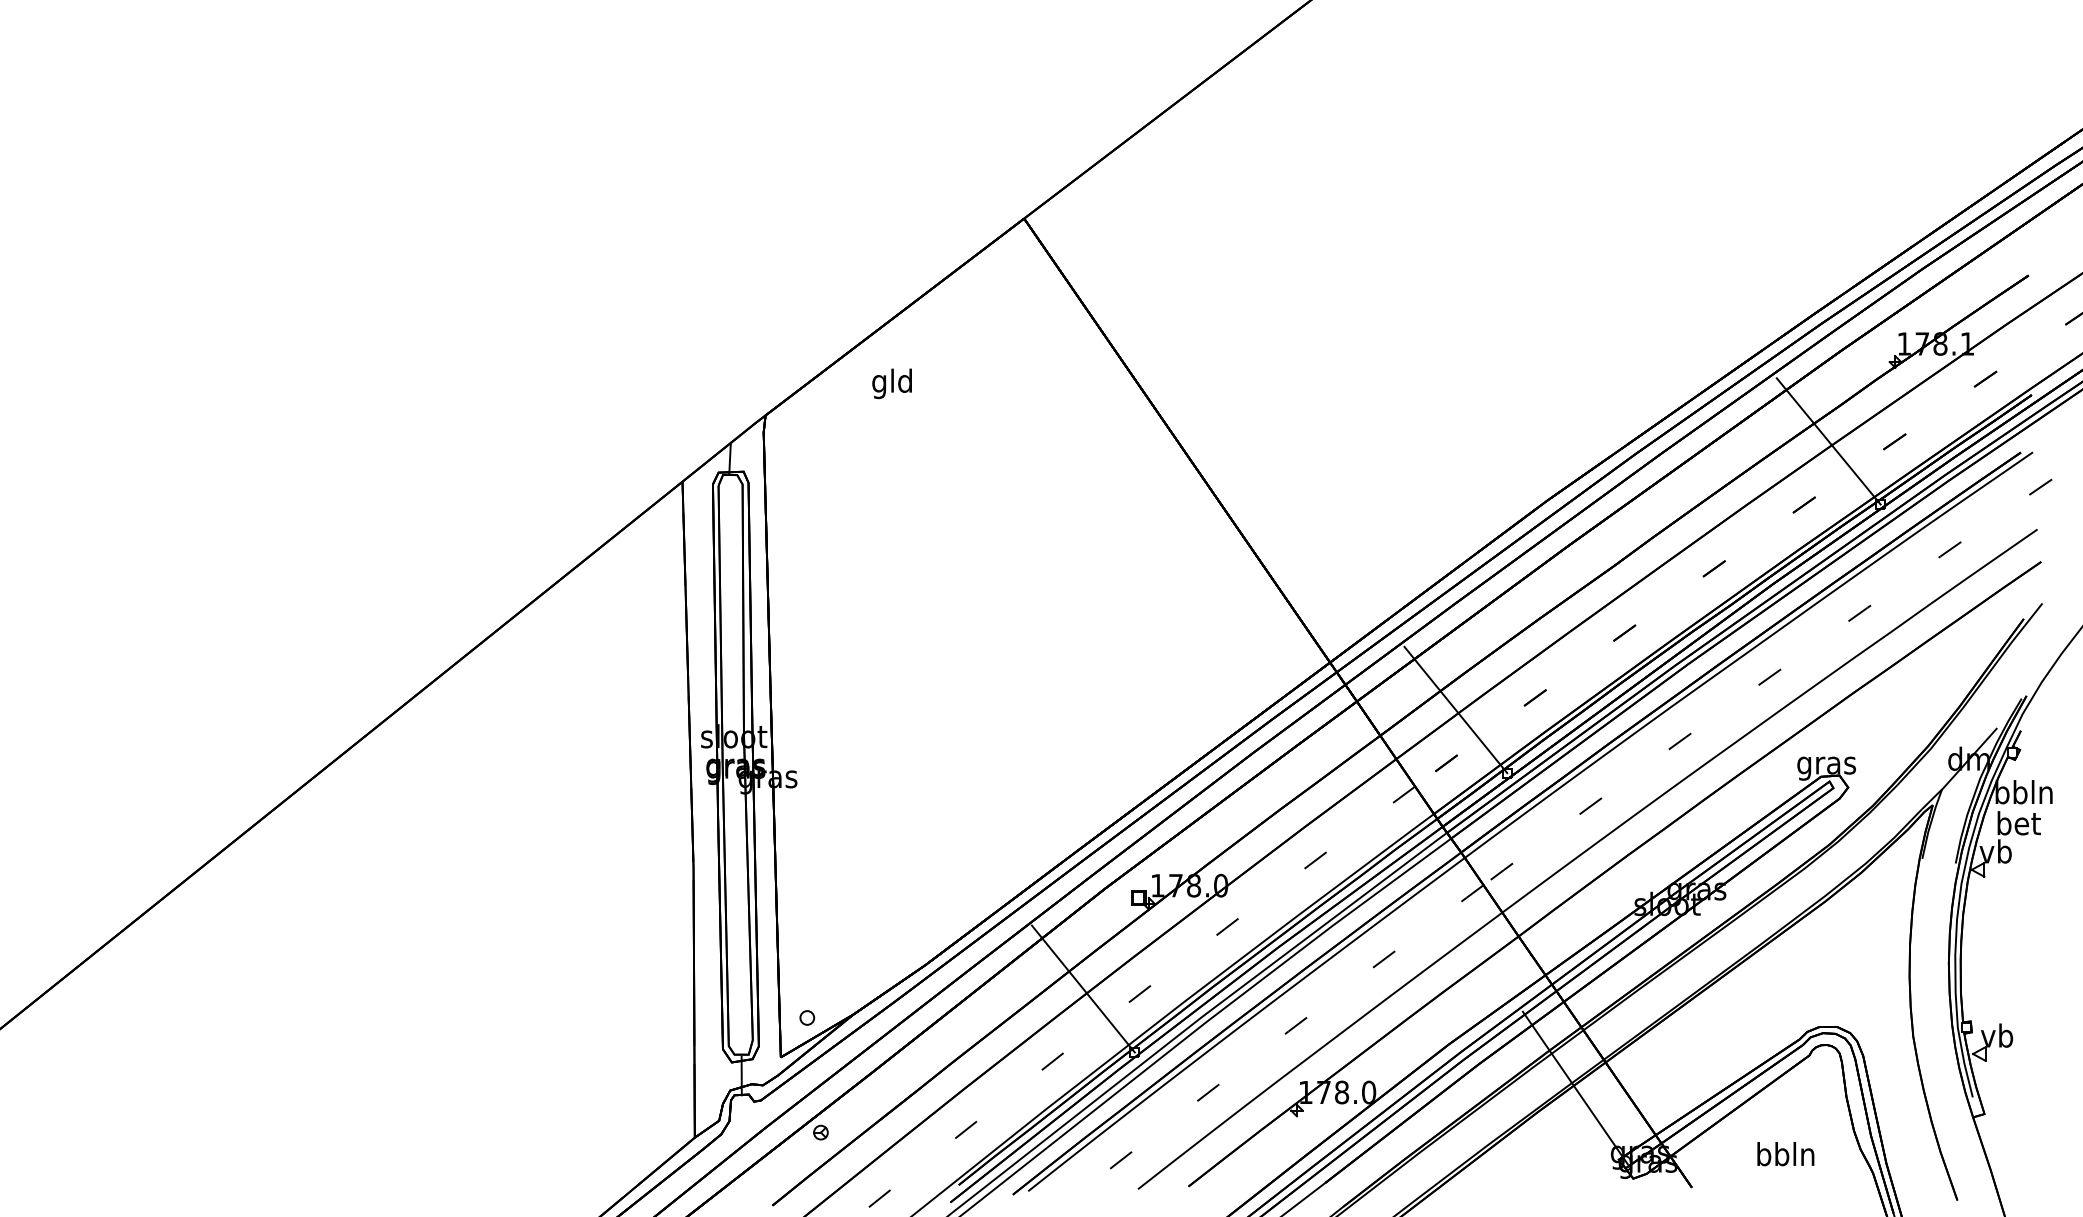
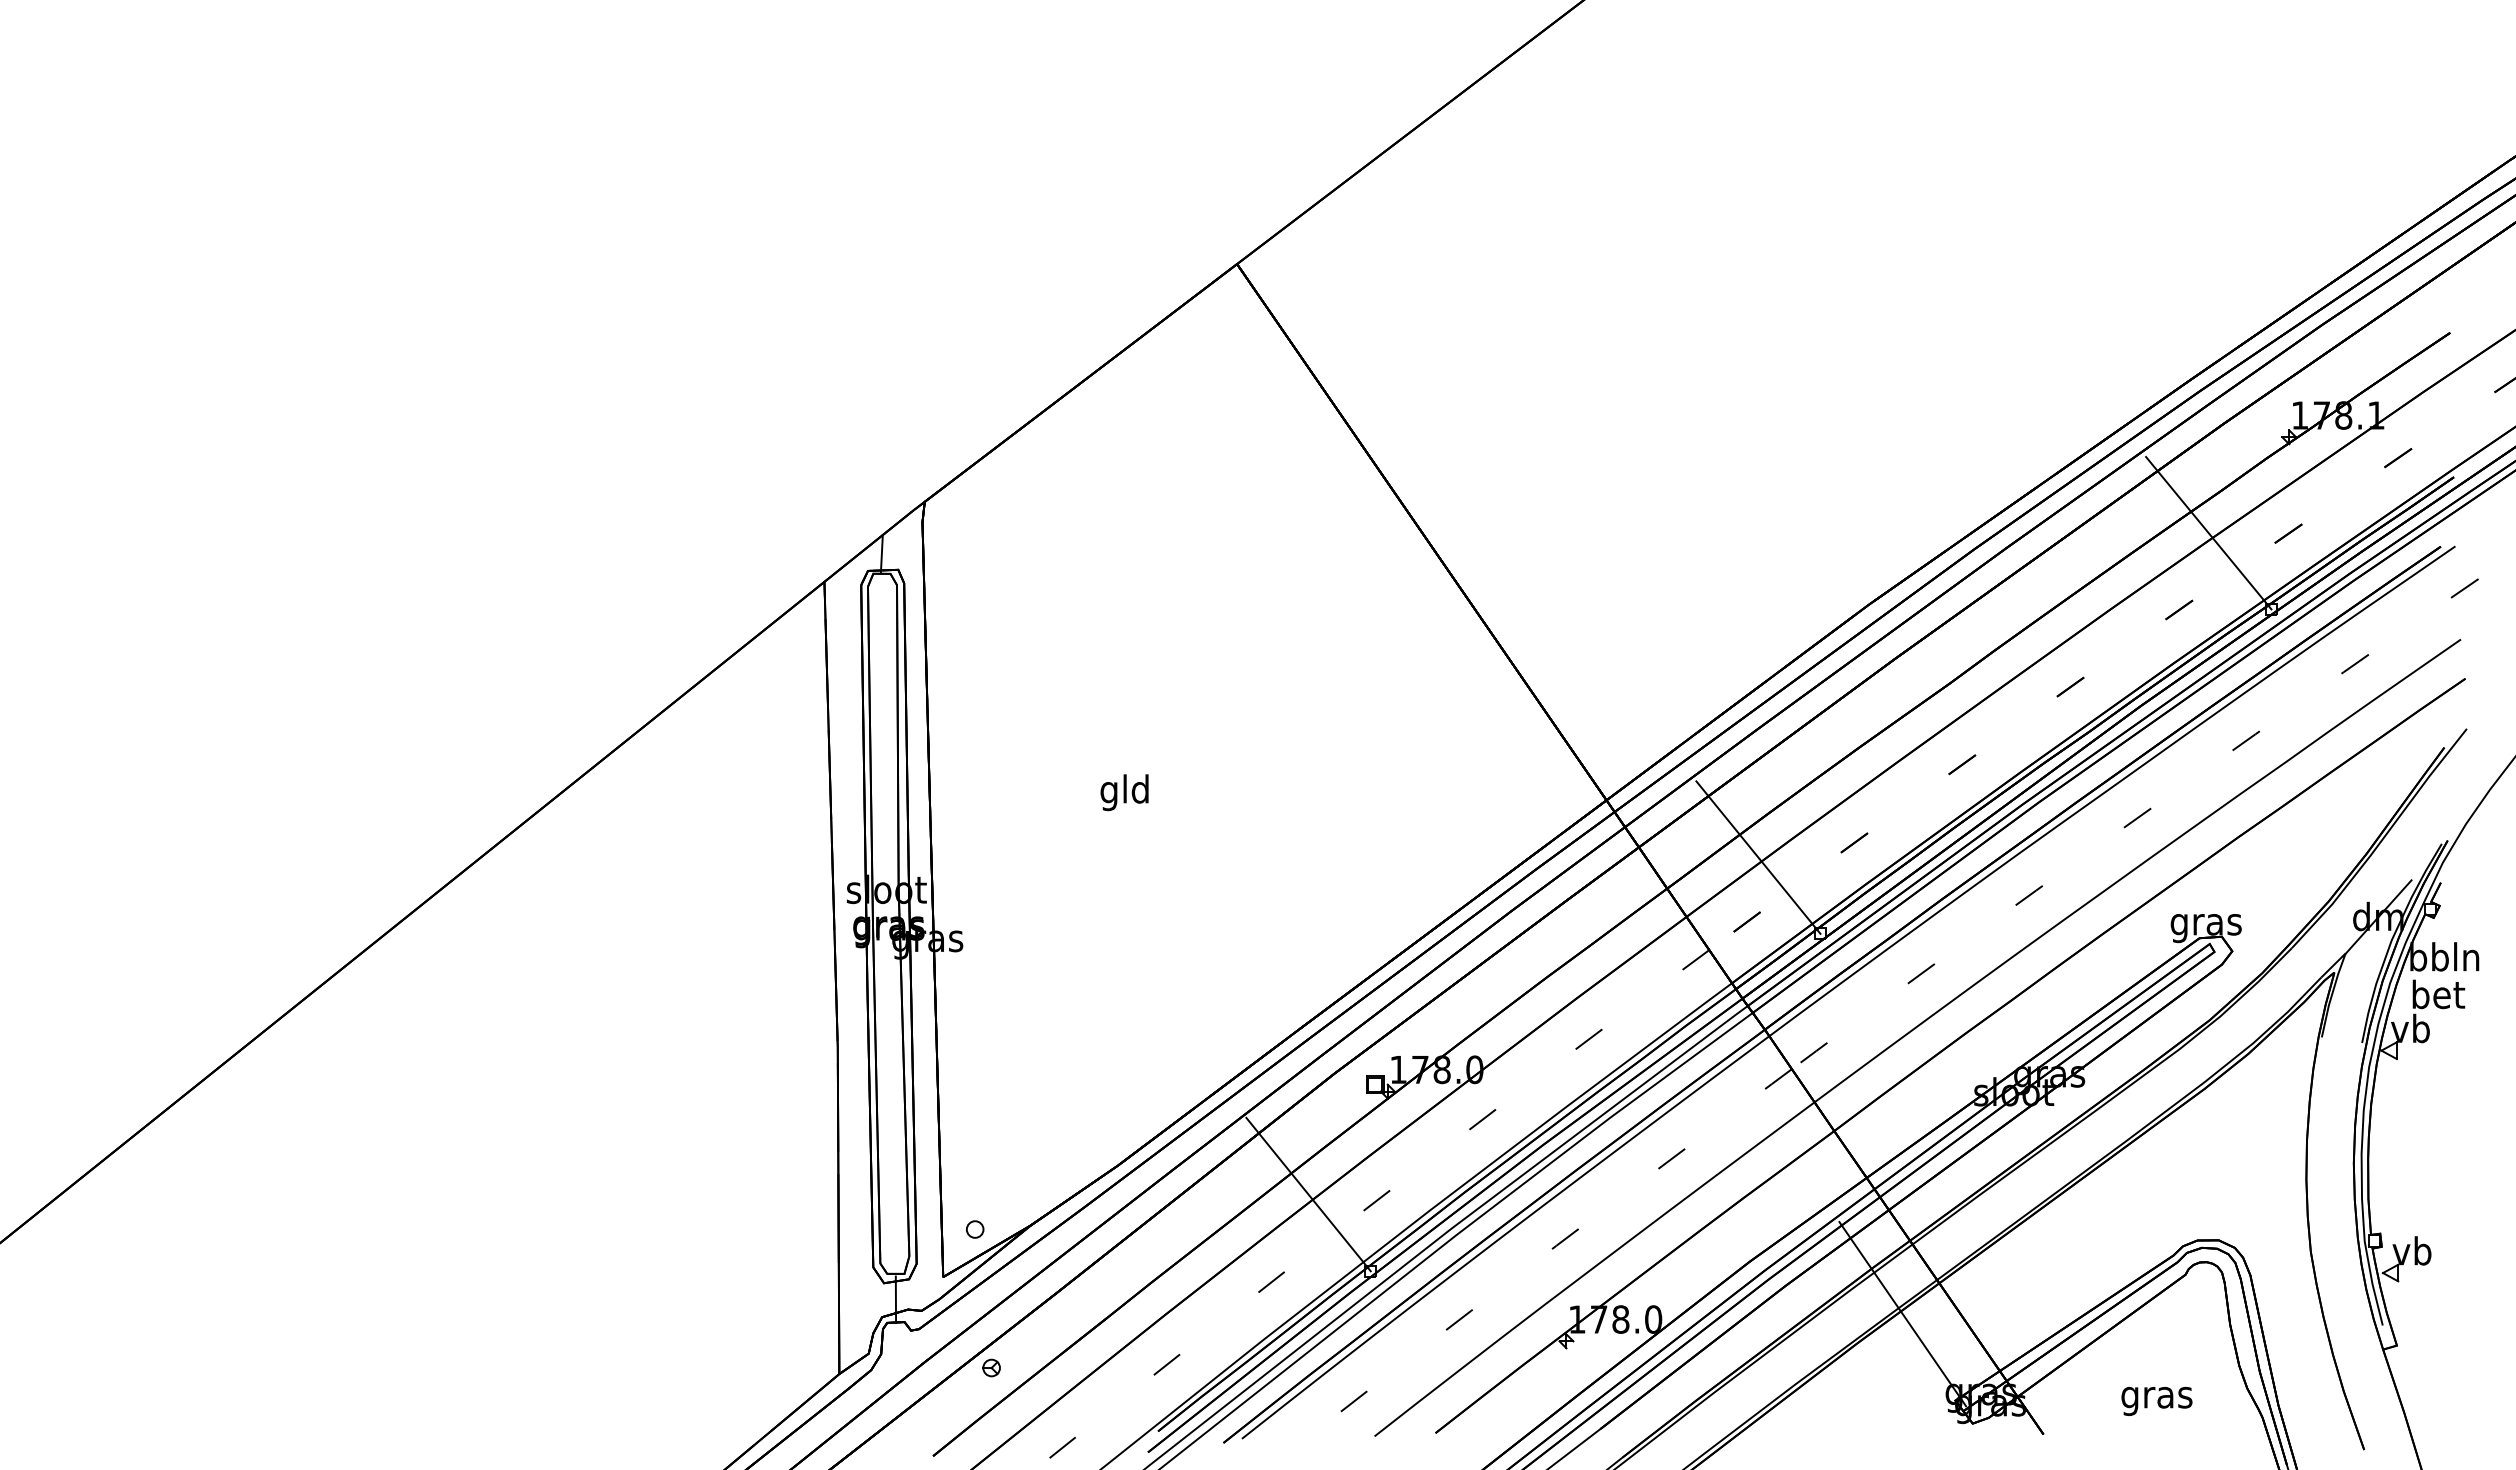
text: (892, 383) -> (1124, 792), moved
text: (1785, 1157) -> (2156, 1397), bbln -> gras

